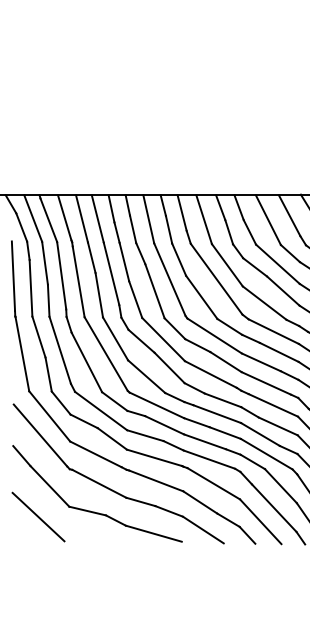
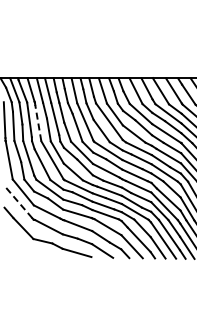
line: (79, 280) -> (38, 122), solid -> dashed
line: (40, 433) -> (18, 201), solid -> dashed
line: (38, 515) -> (17, 243), removed

